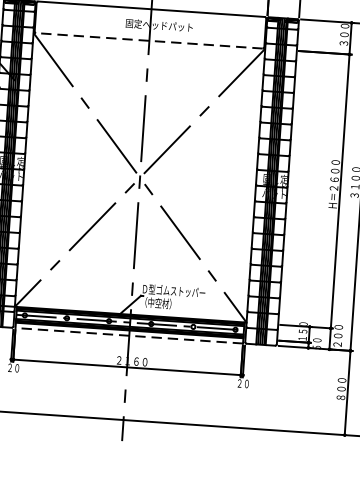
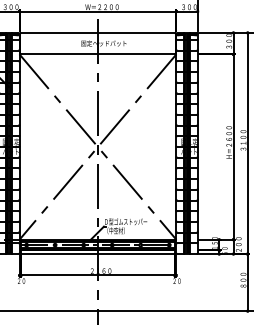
line: (148, 41) -> (97, 54), dashed -> solid
line: (128, 336) -> (97, 254), dashed -> solid

